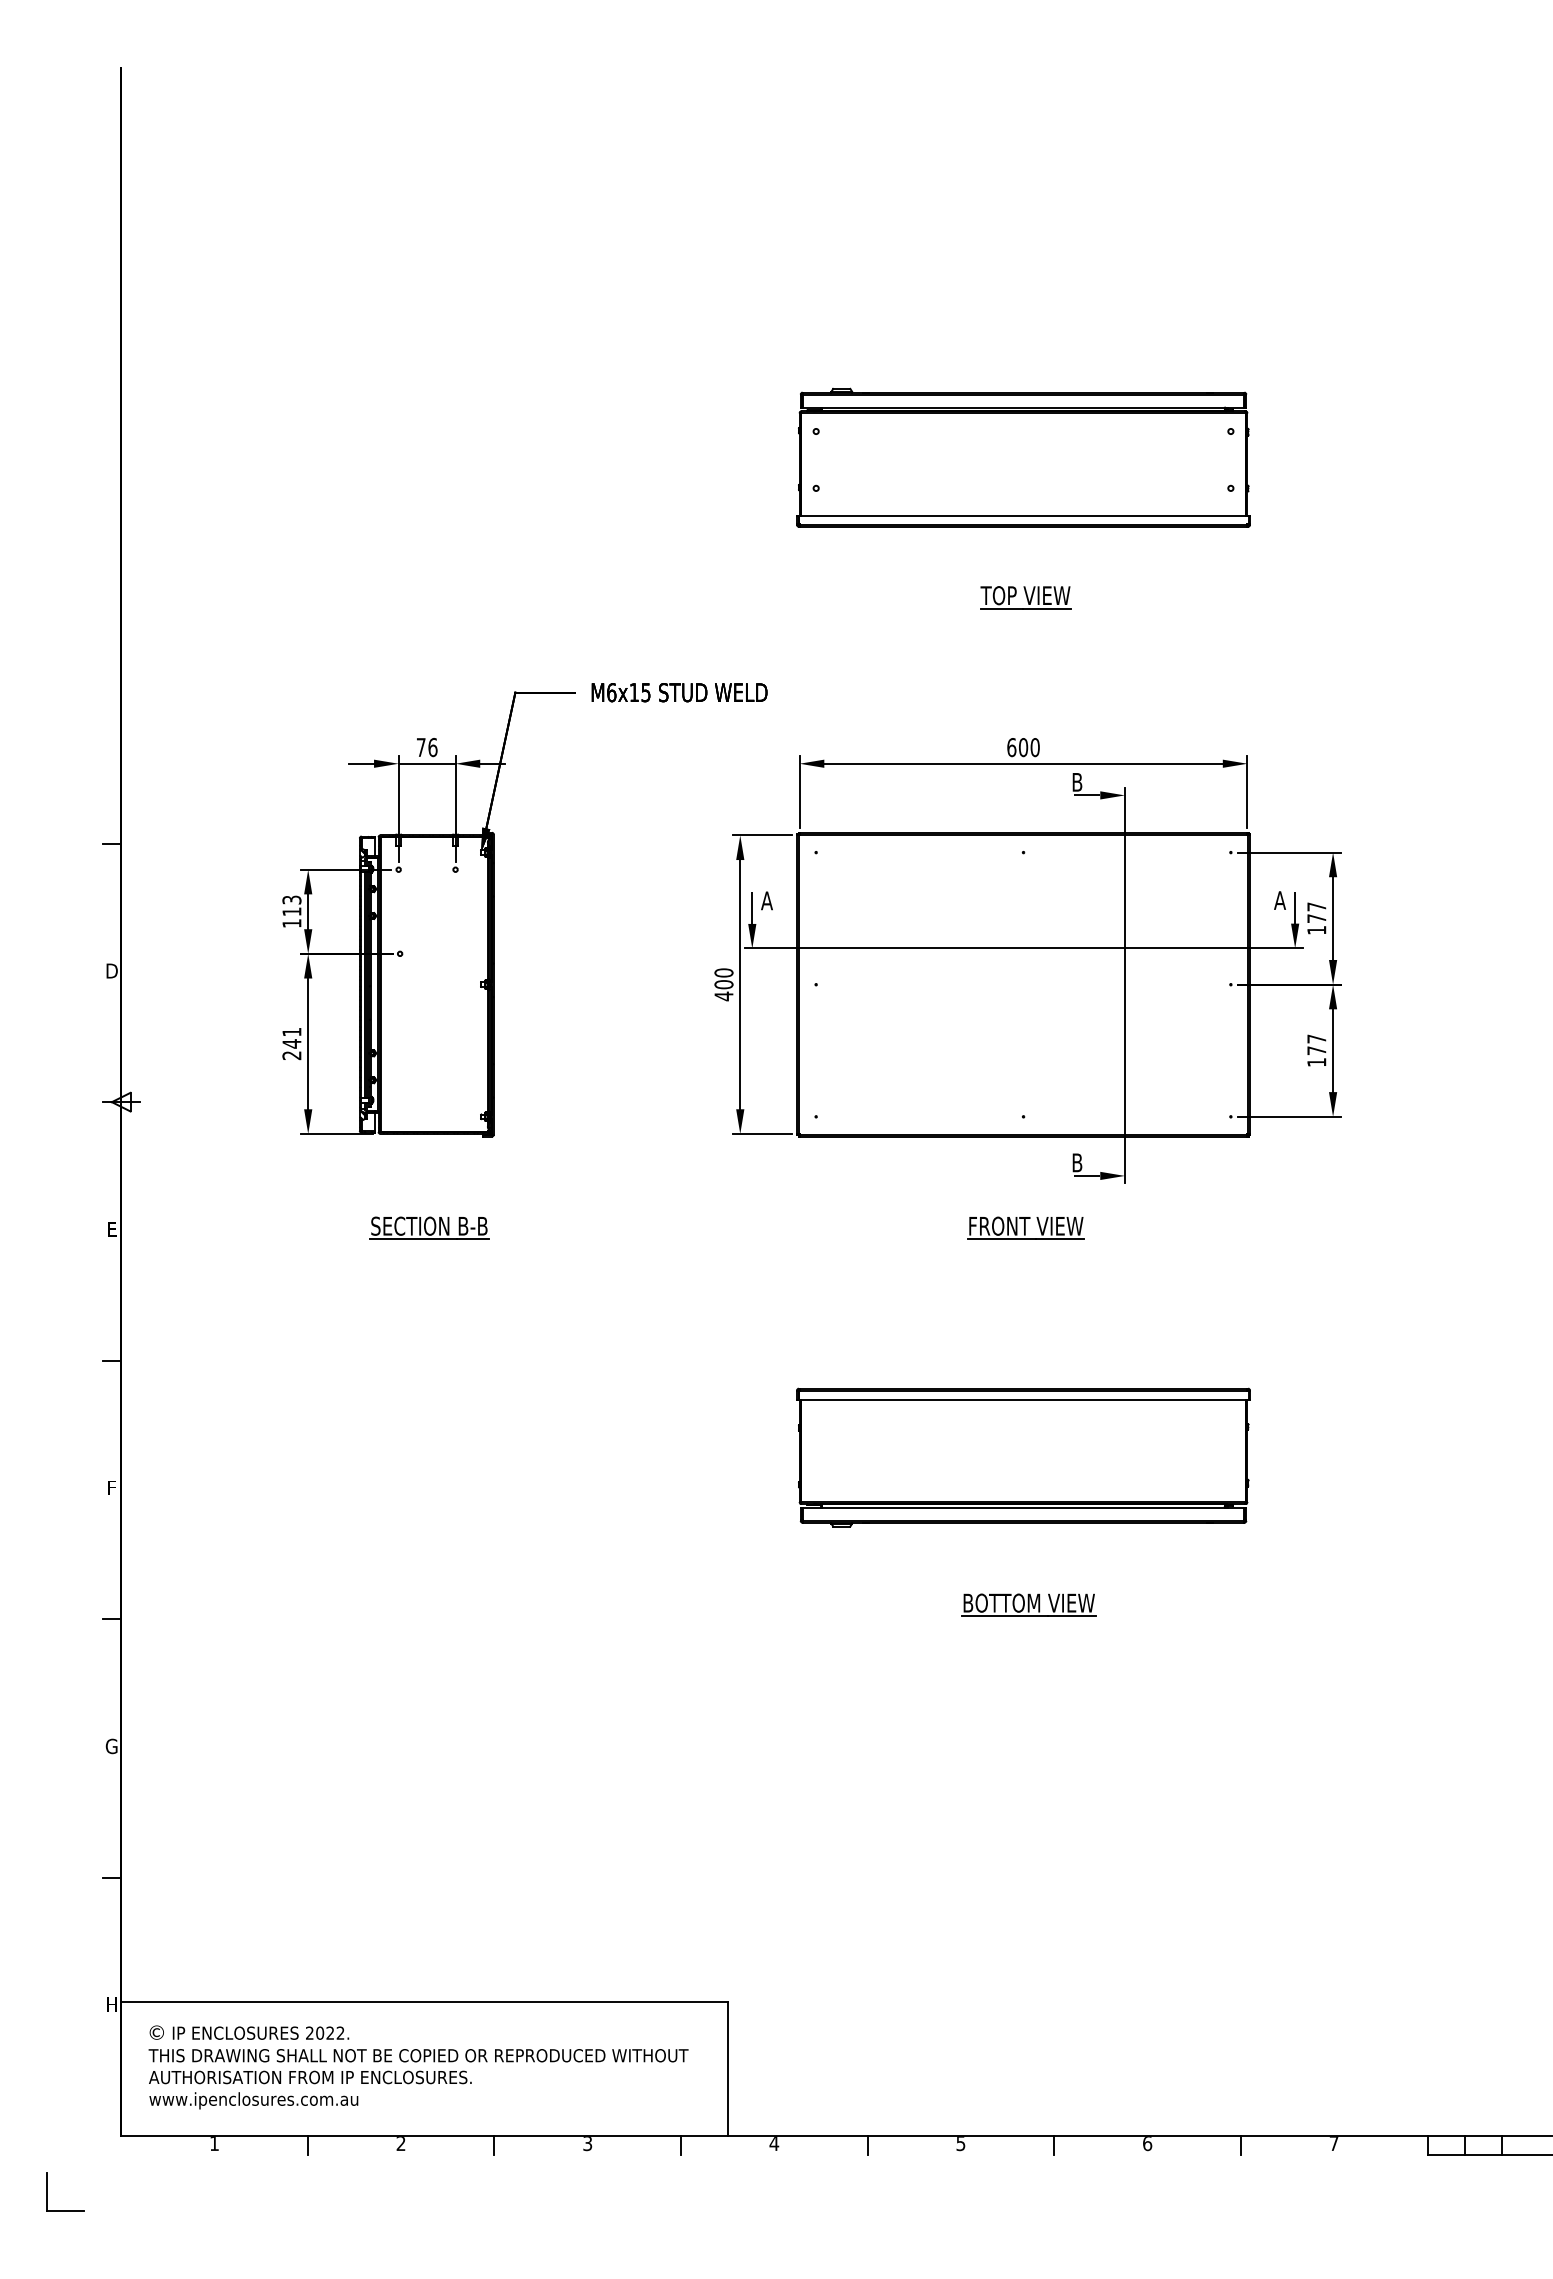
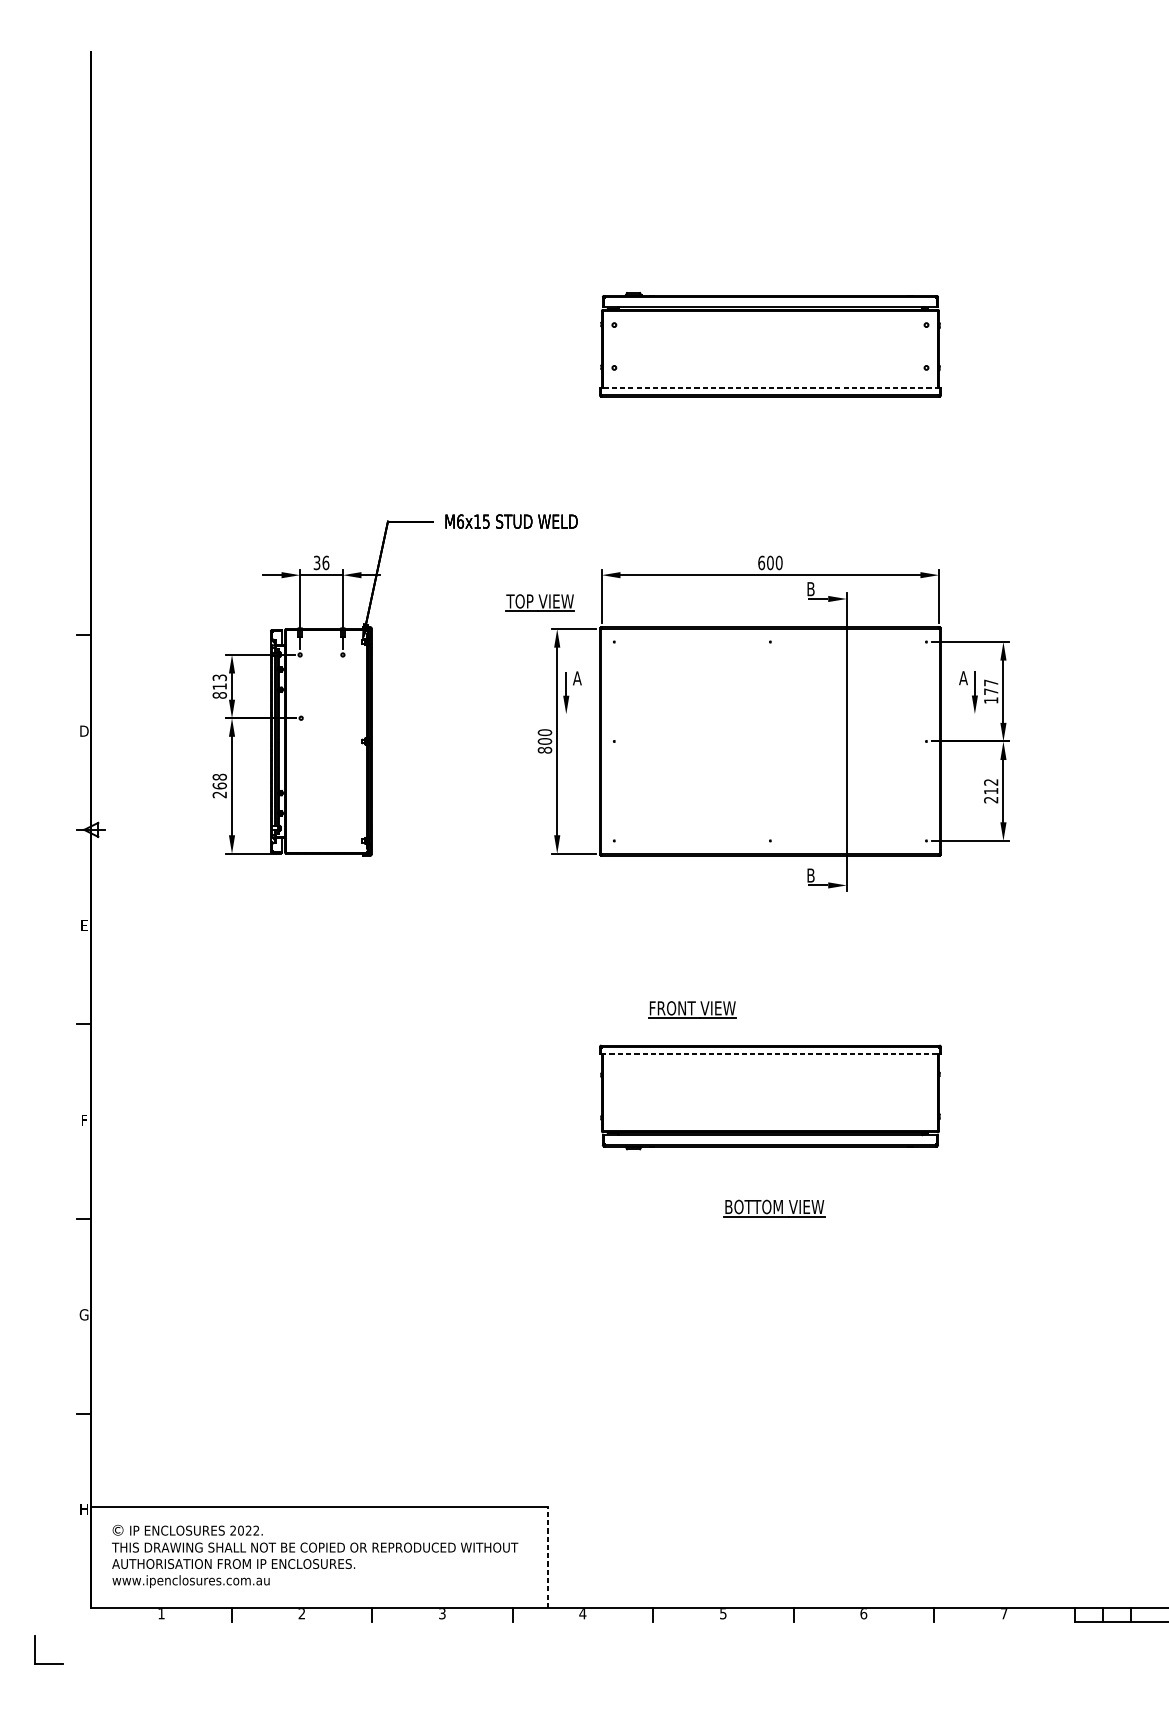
line: (1023, 515) -> (770, 388), solid -> dashed
part: (1025, 597) -> (540, 602), moved
text: (420, 747) -> (316, 562), 76 -> 36
text: (291, 923) -> (219, 695), 113 -> 813
line: (1023, 948) -> (770, 714), removed
text: (723, 996) -> (544, 750), 400 -> 800
text: (291, 1037) -> (219, 781), 241 -> 268
text: (1316, 1050) -> (990, 791), 177 -> 212
part: (429, 1227) -> (323, 924), removed
part: (1025, 1227) -> (692, 1009), moved
line: (1024, 1399) -> (771, 1053), solid -> dashed
line: (728, 2068) -> (548, 1557), solid -> dashed

